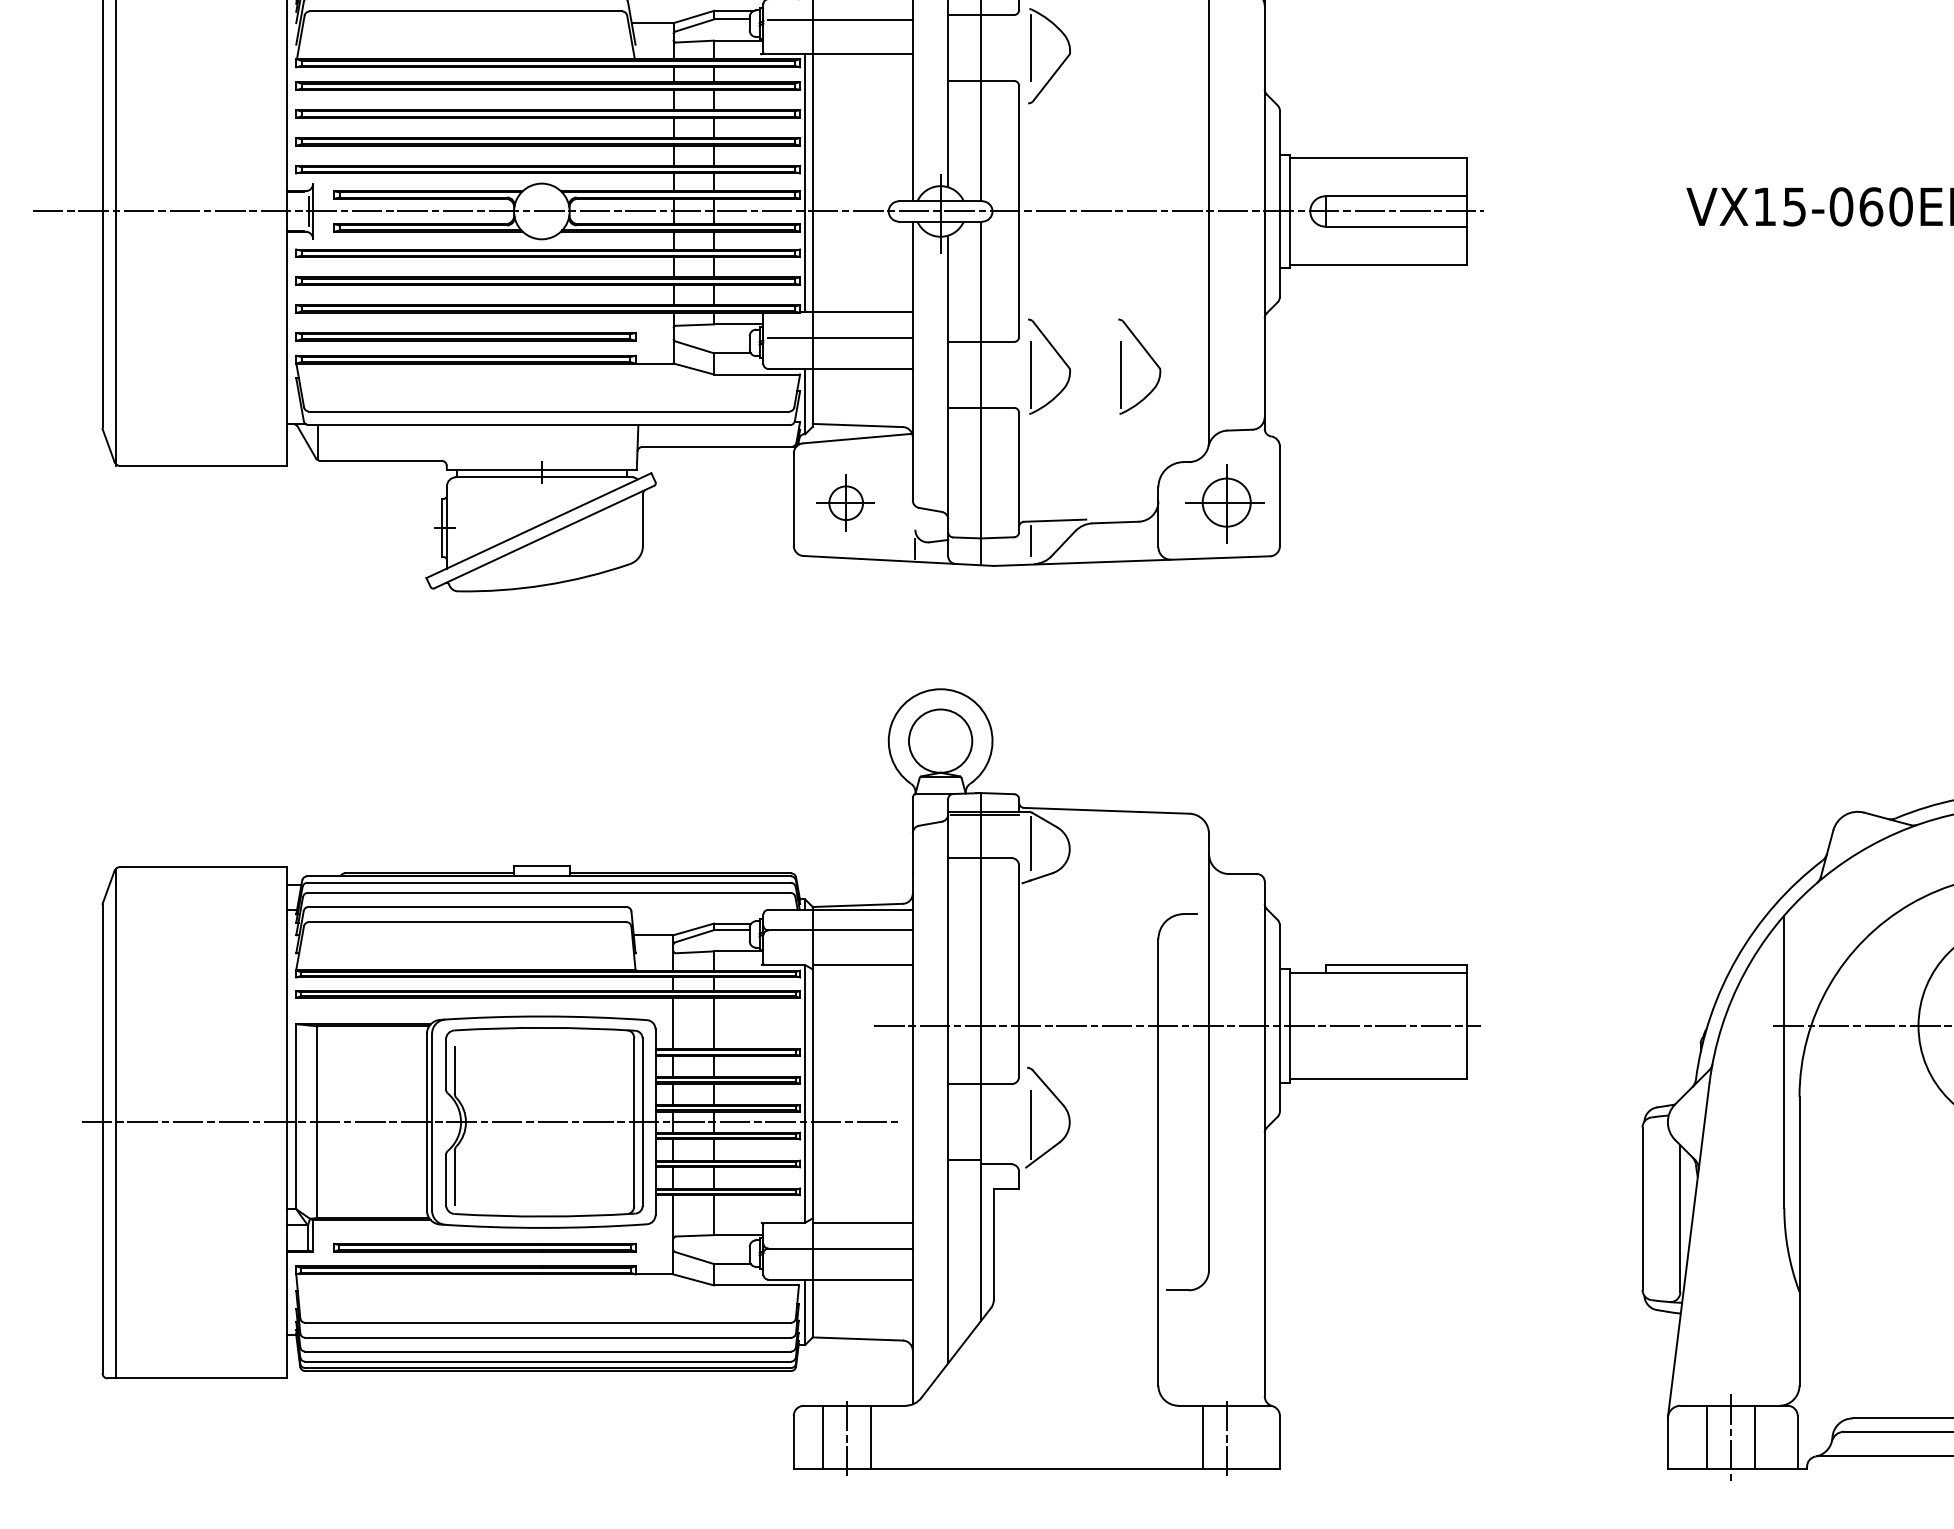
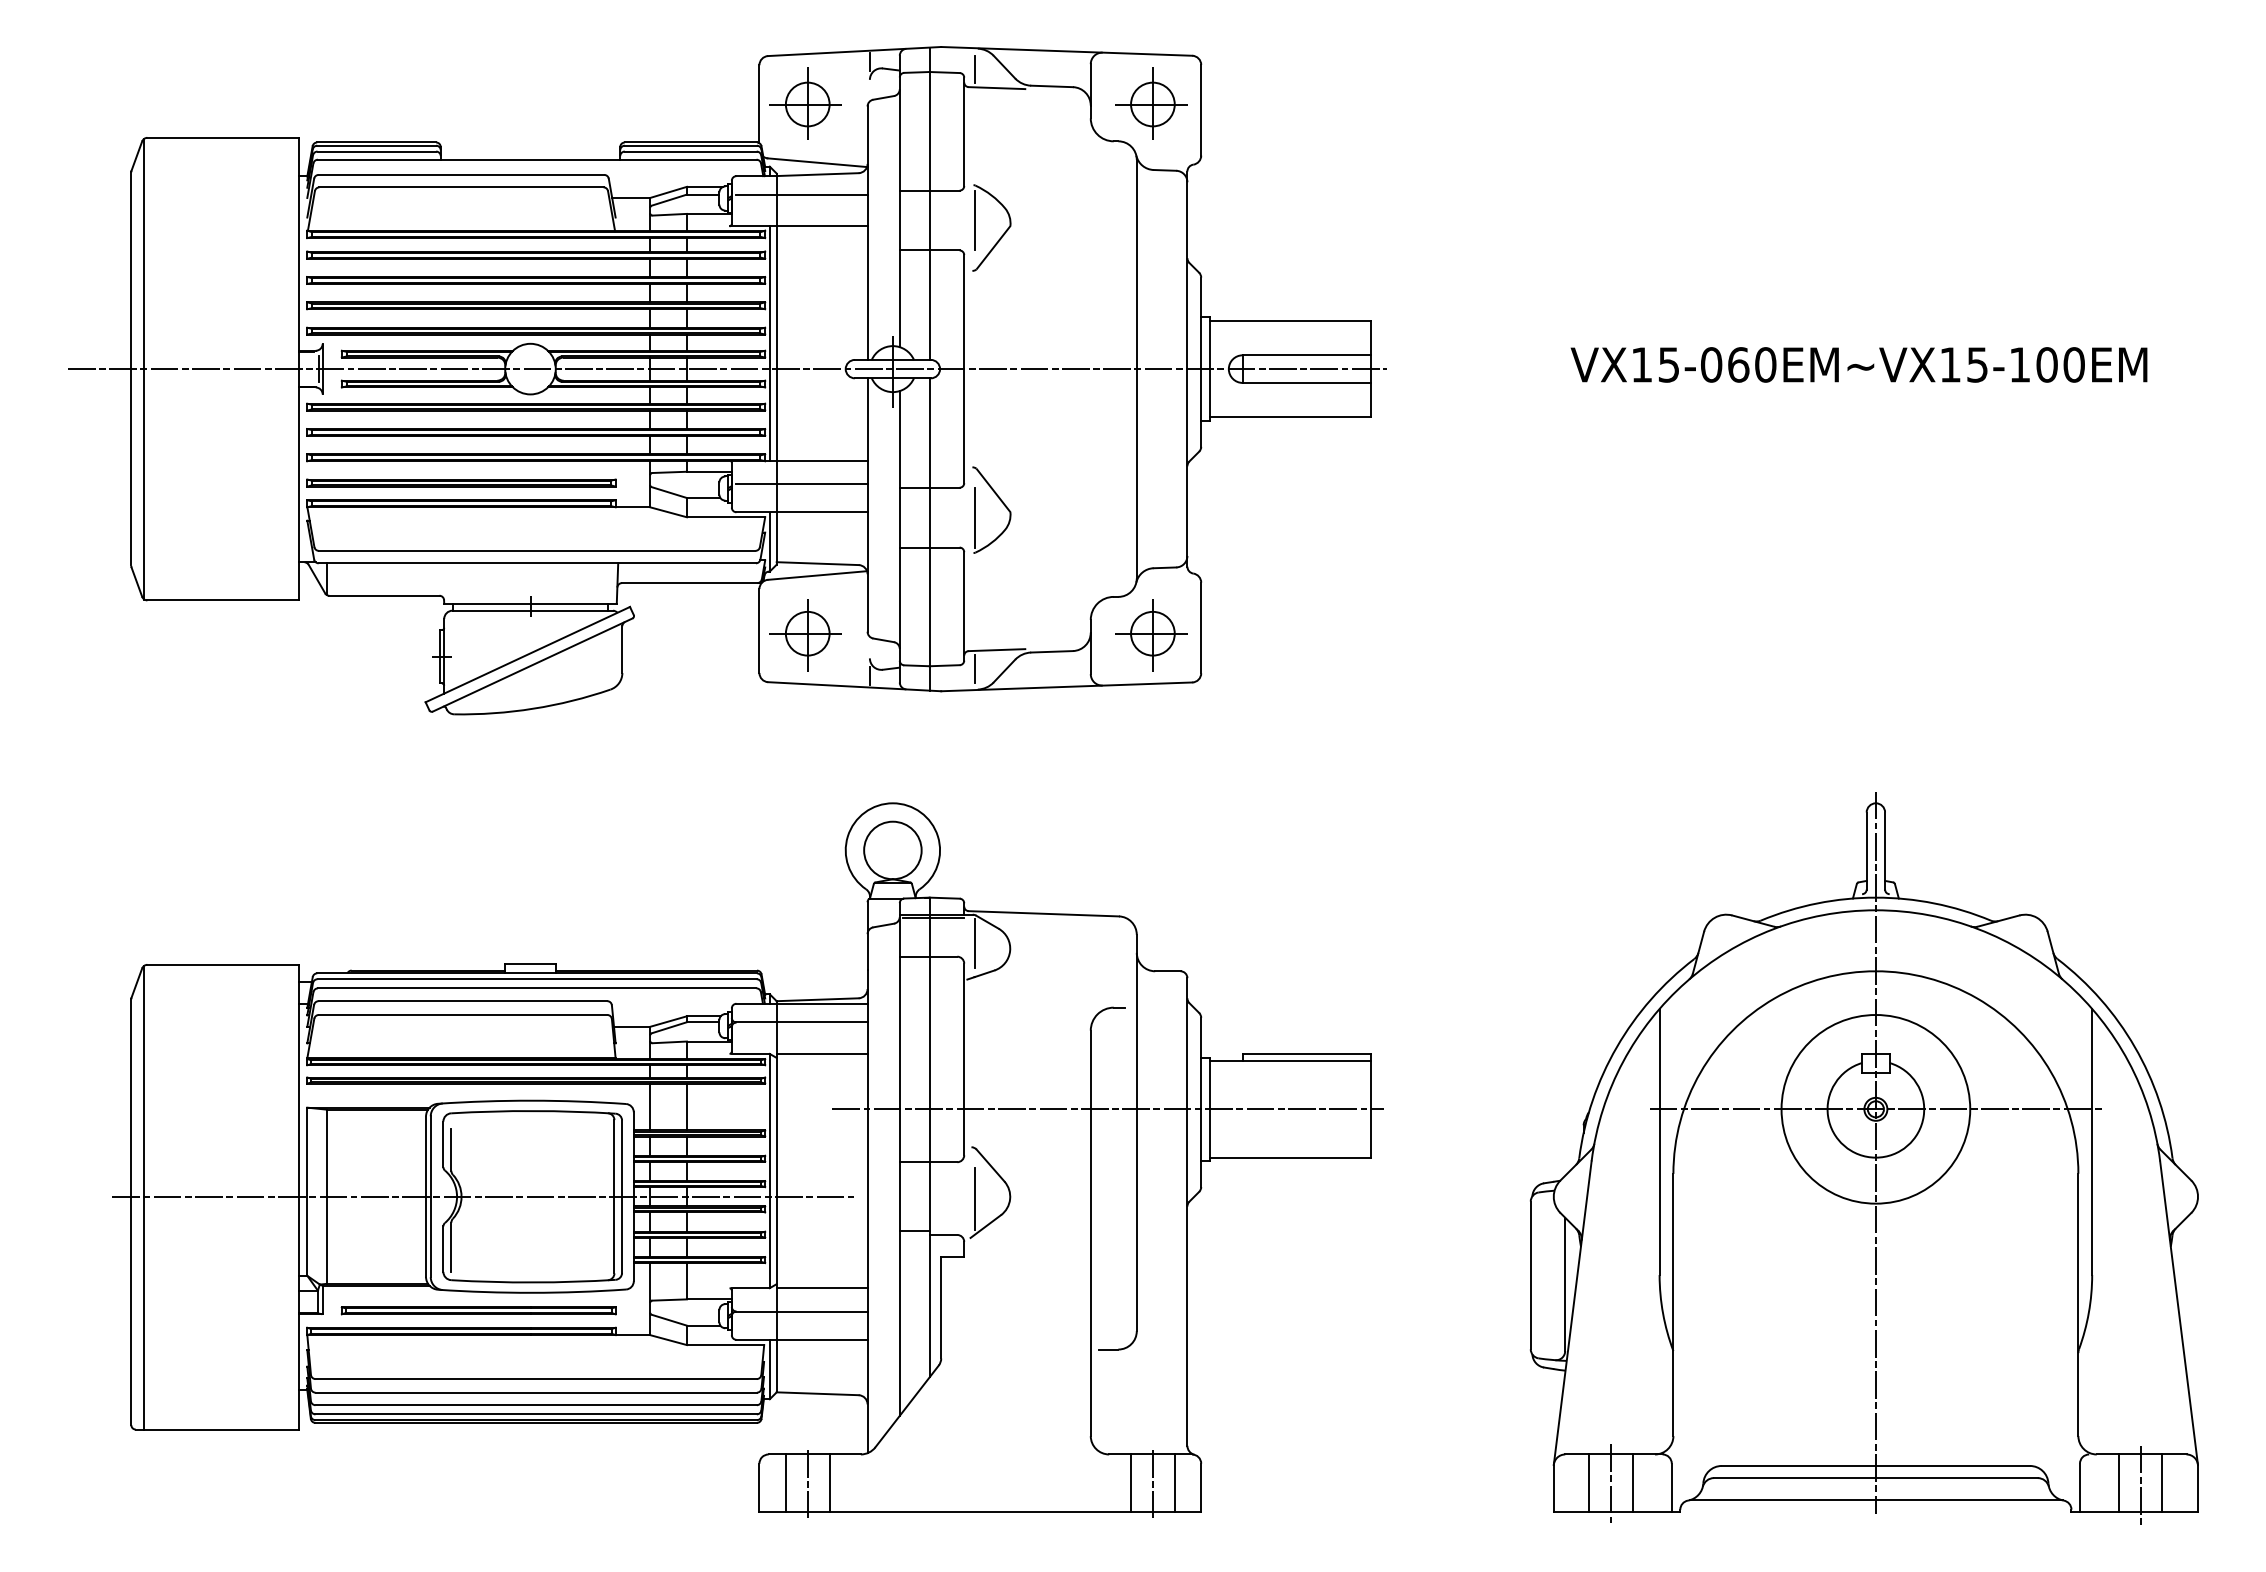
part: (1149, 357) -> (1082, 501), removed
part: (844, 504) -> (805, 635), size x1.43
line: (1250, 1436) -> (1174, 1482), added

